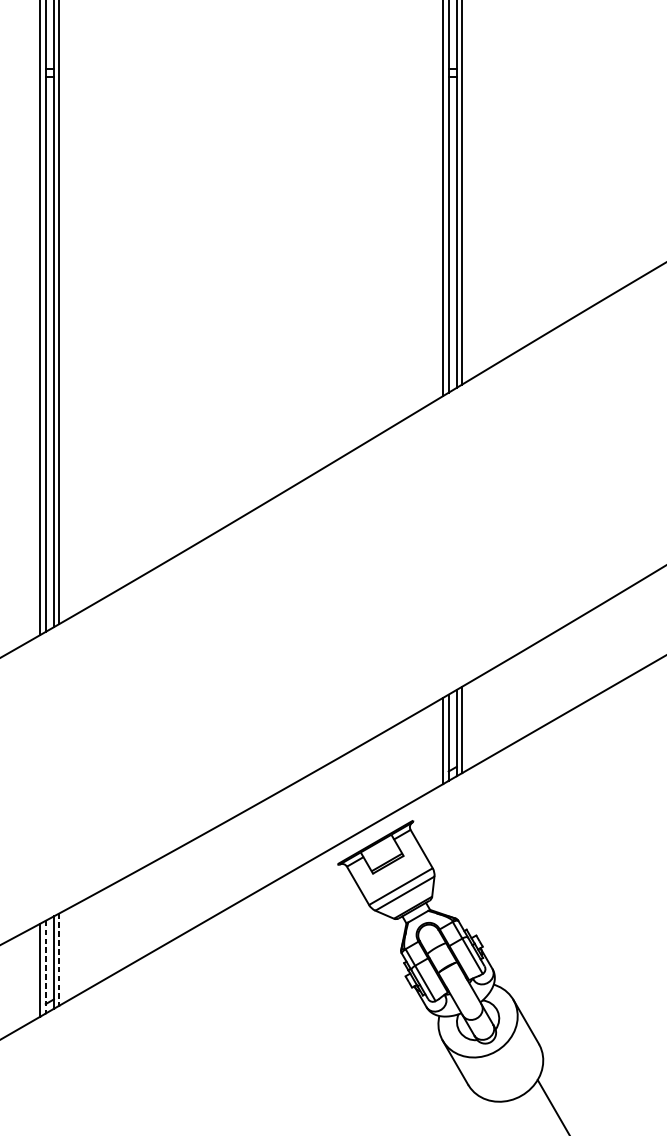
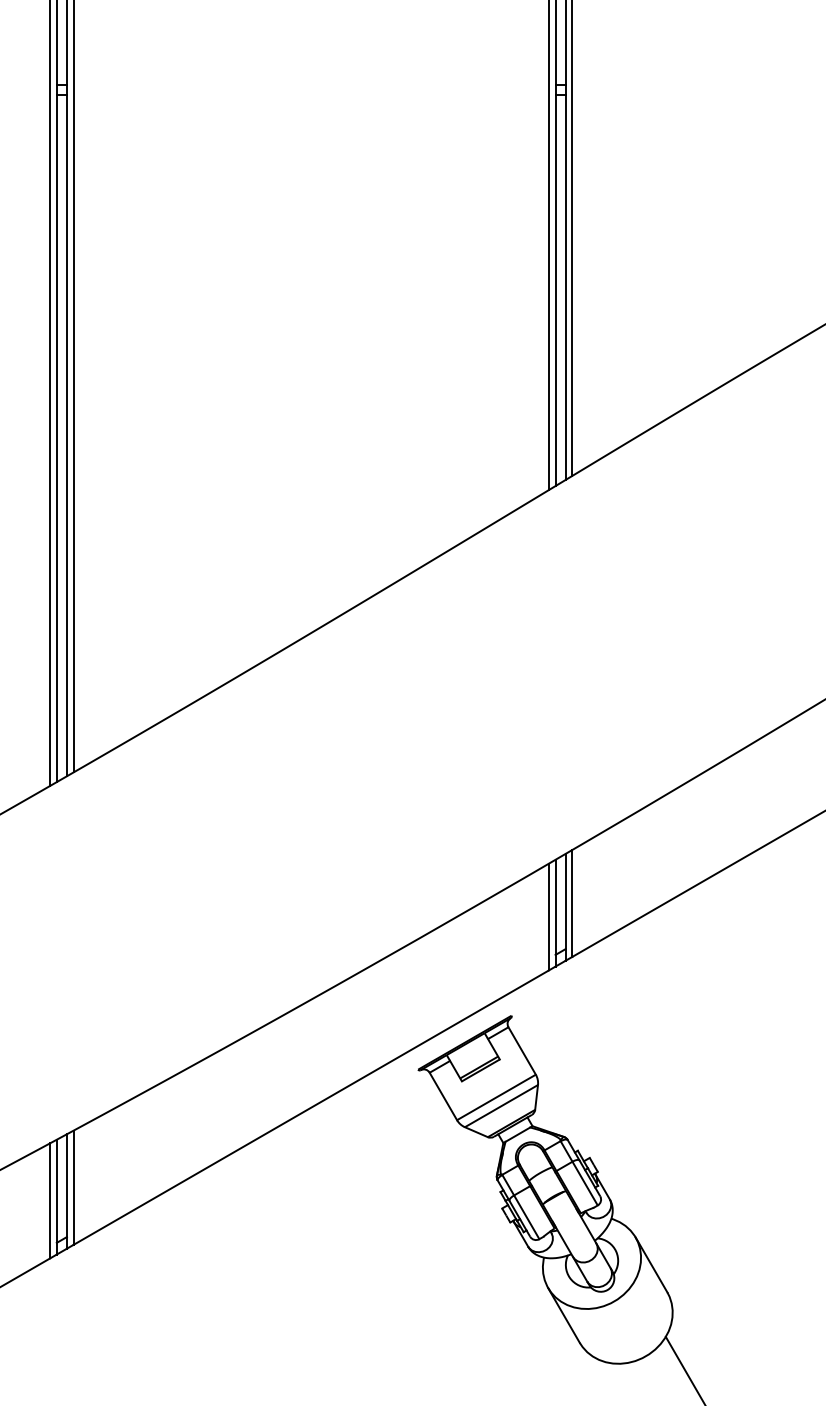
line: (59, 960) -> (73, 1188), dashed -> solid
line: (45, 967) -> (56, 1197), dashed -> solid

